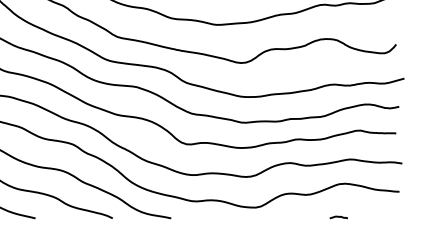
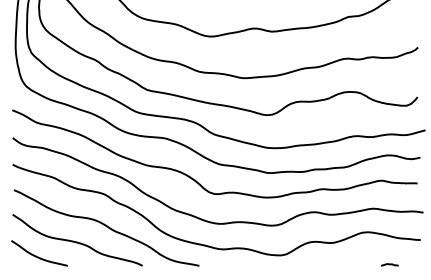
line: (338, 216) -> (389, 264), moved

